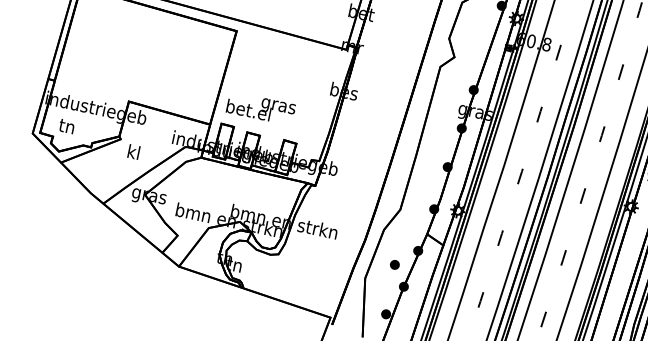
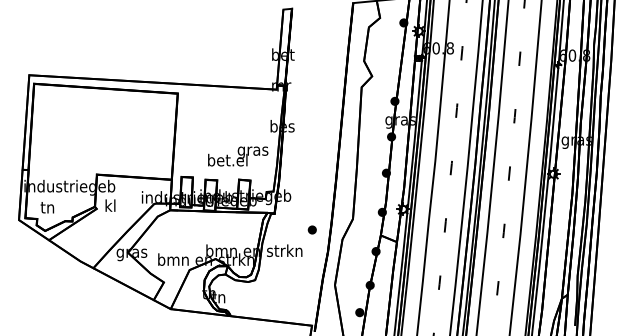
text: (261, 108) -> (238, 156), moved
text: (133, 151) -> (110, 205), moved
part: (394, 264) -> (311, 229), moved

